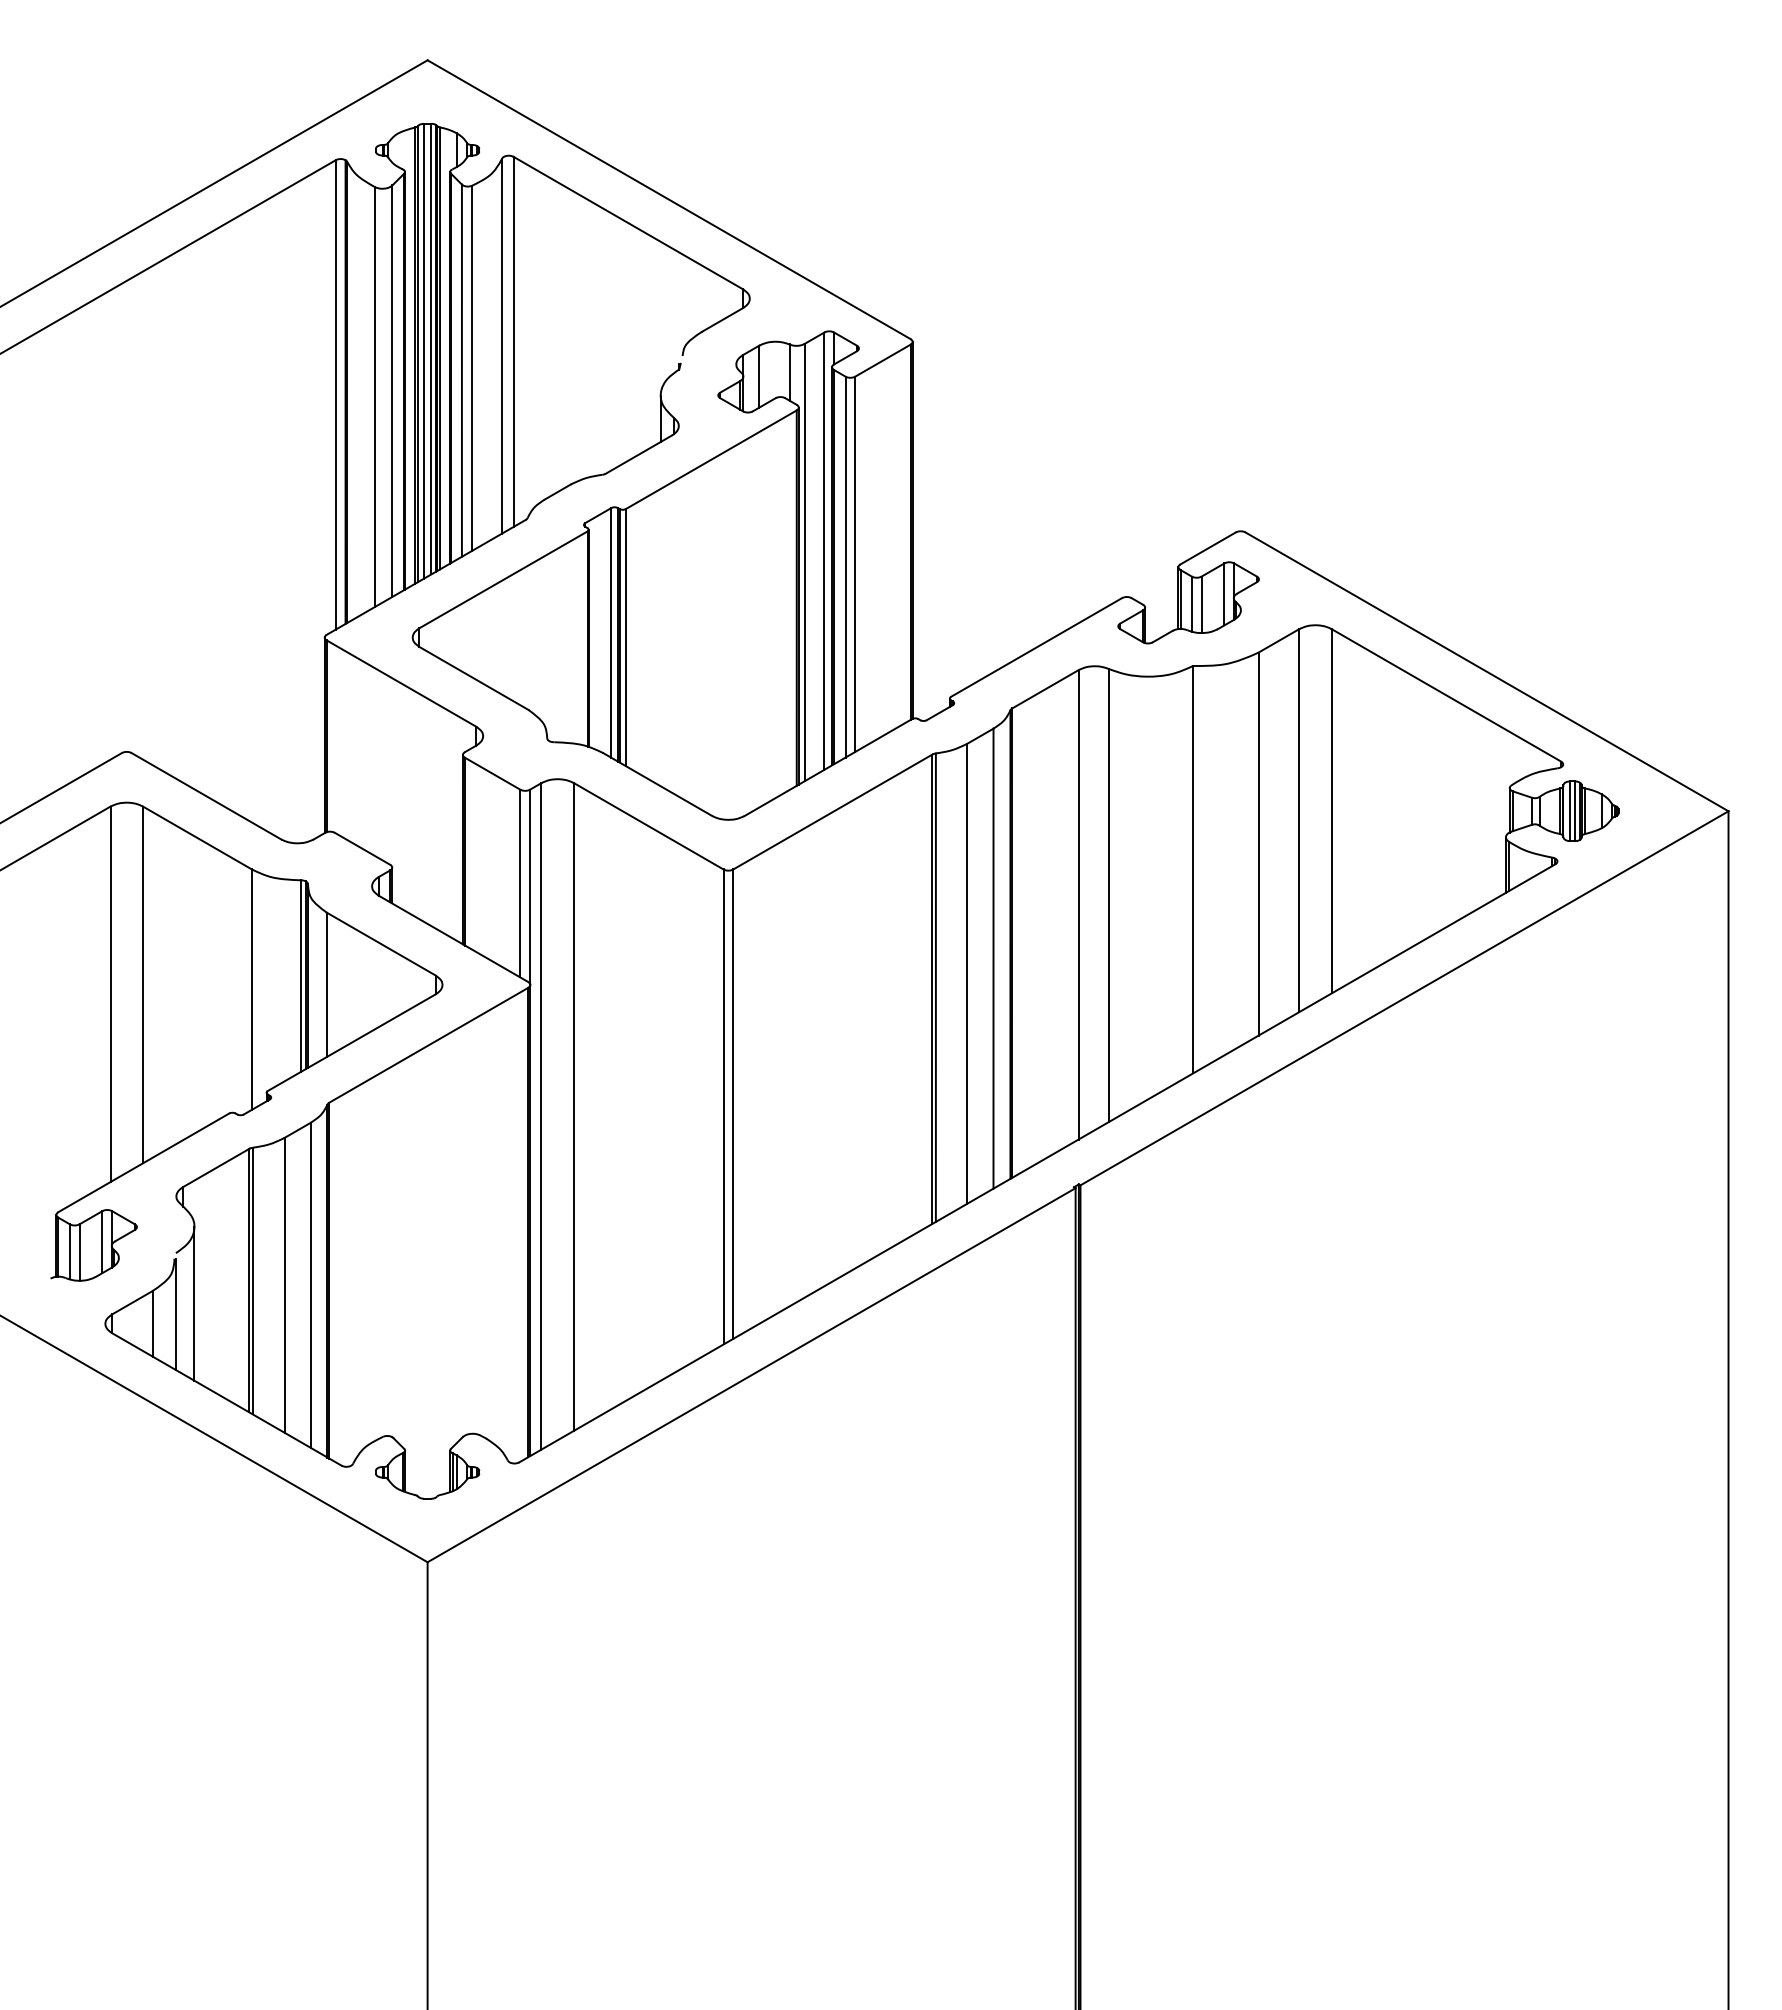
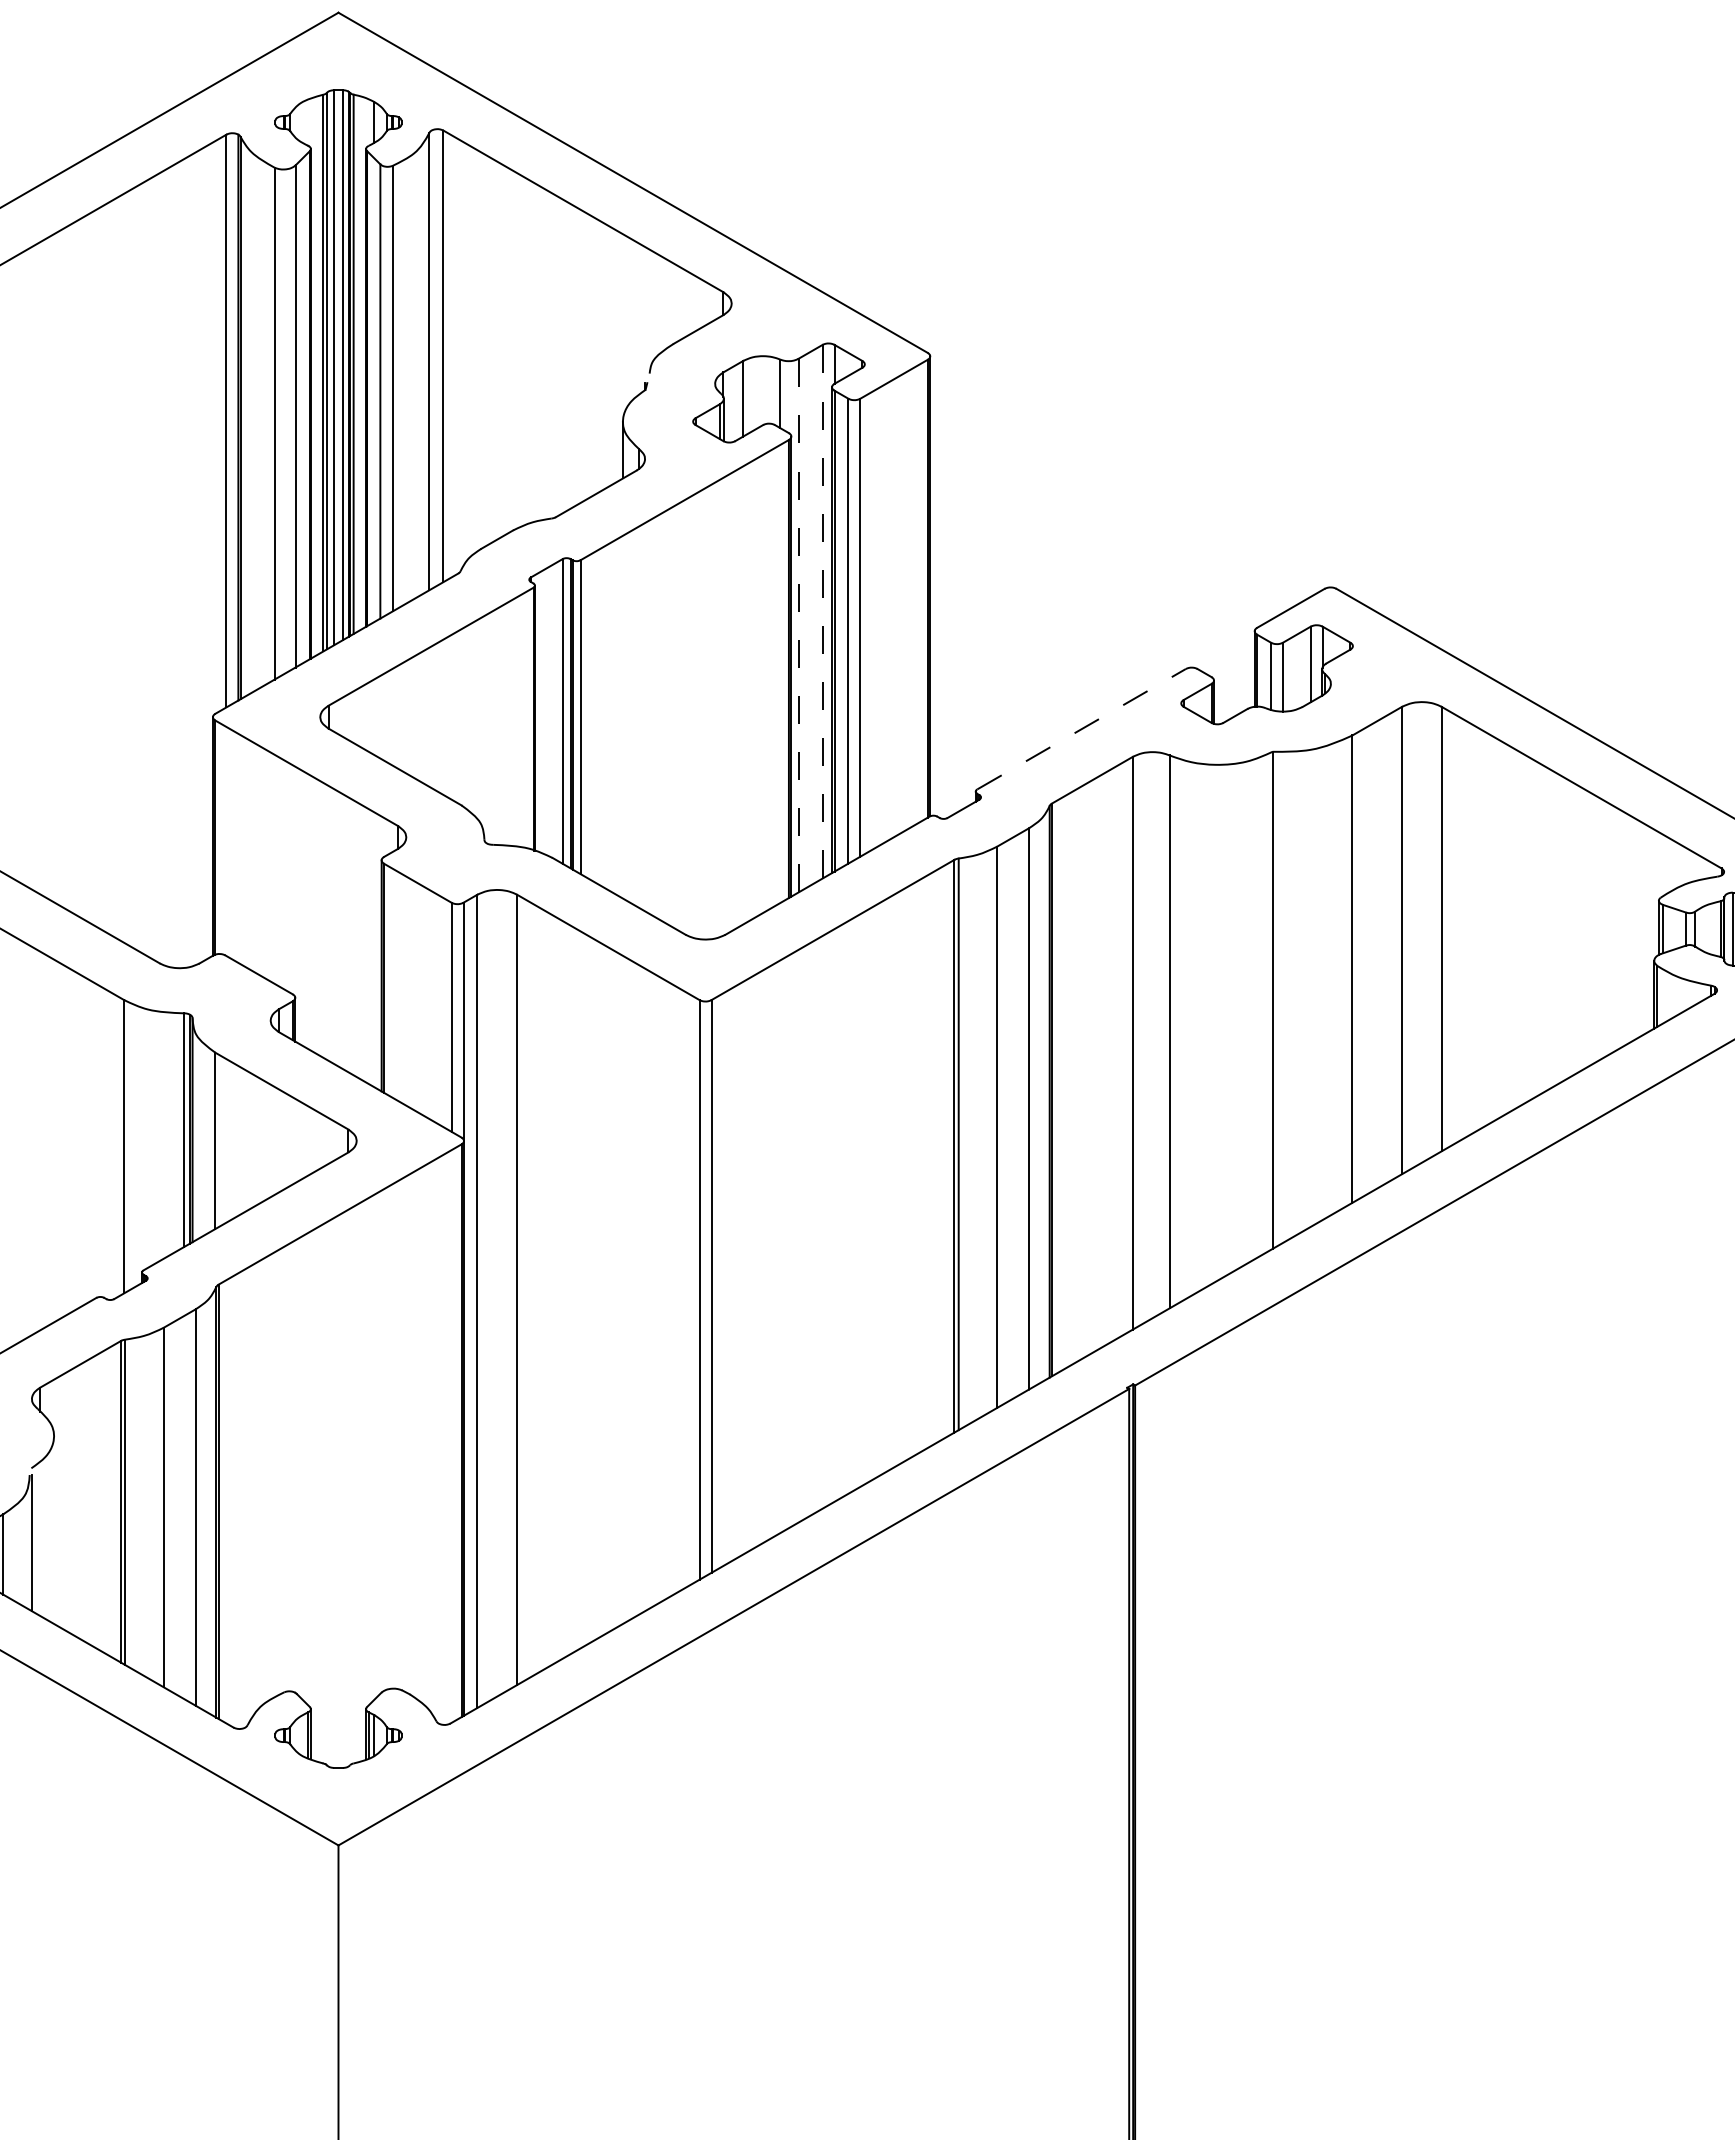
line: (824, 551) -> (822, 612), solid -> dashed
line: (804, 562) -> (798, 625), solid -> dashed
line: (1036, 647) -> (1081, 729), solid -> dashed
line: (194, 1303) -> (54, 1529), removed

